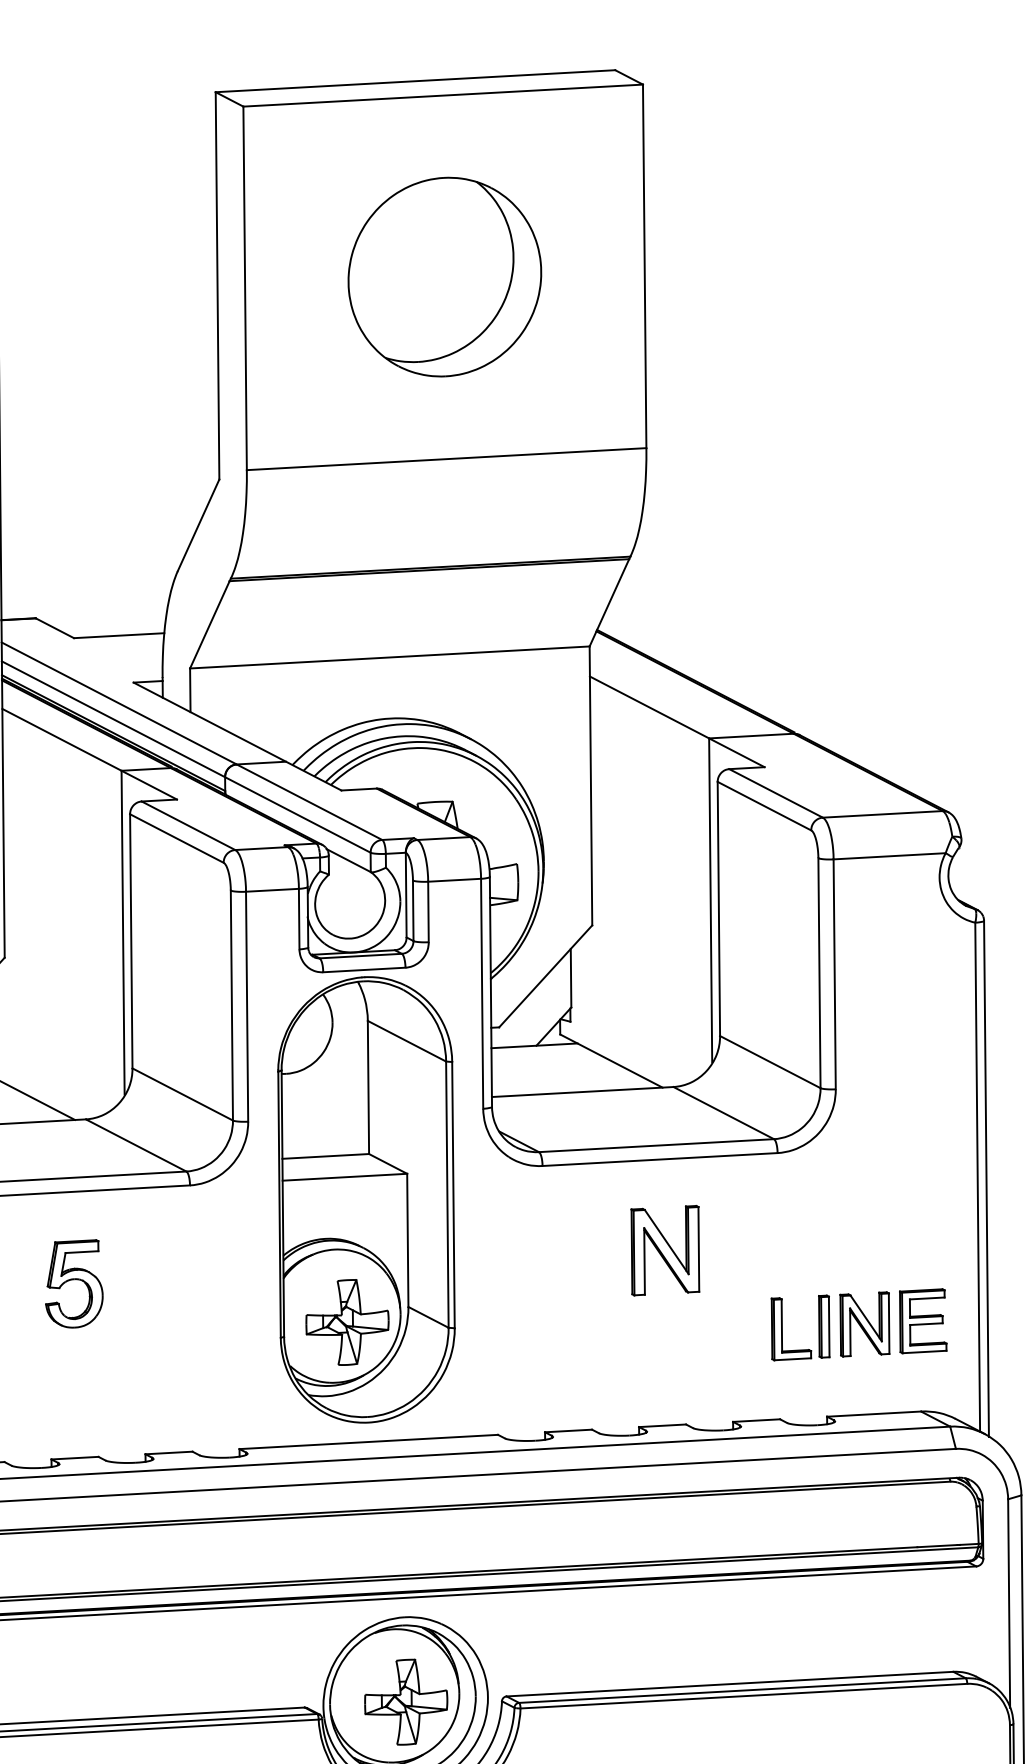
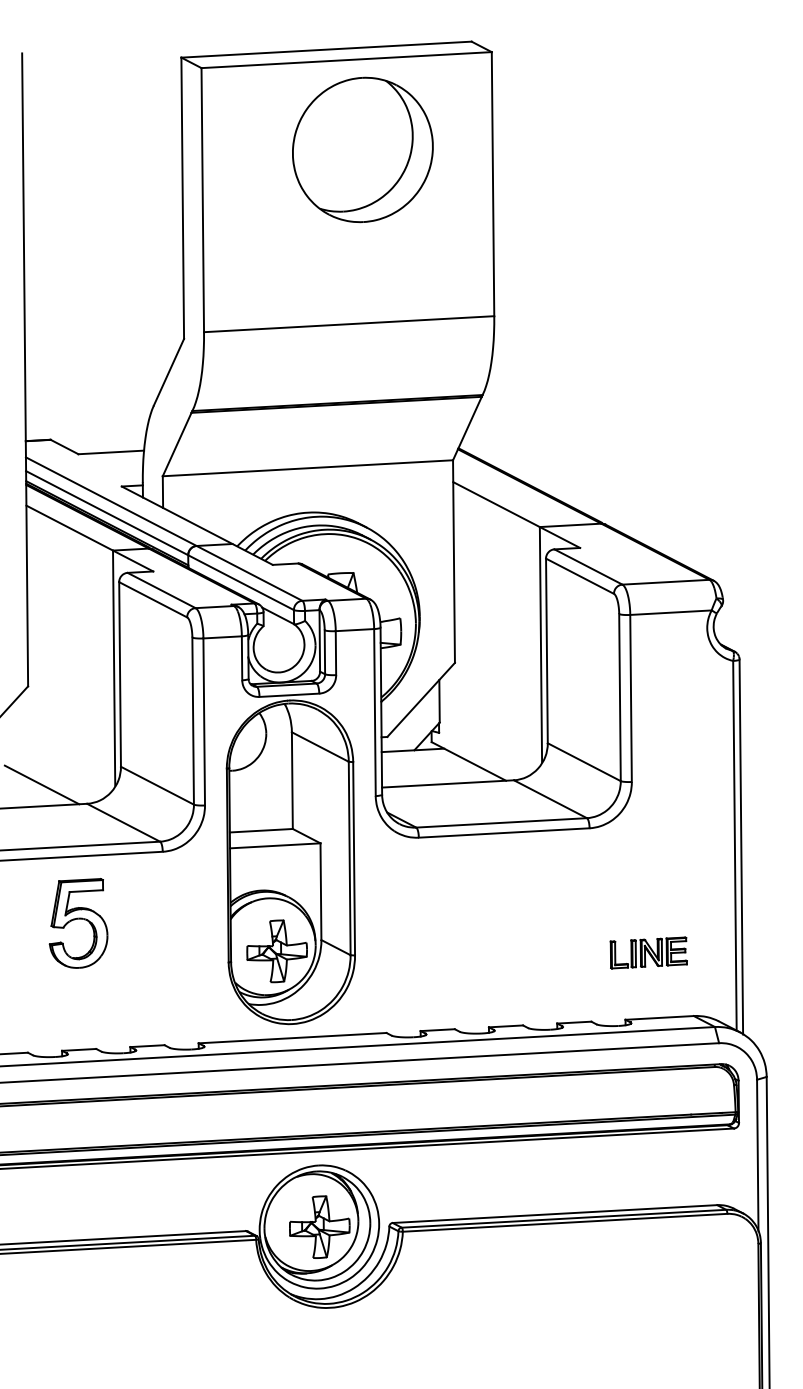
part: (444, 276) -> (362, 149), moved
part: (664, 1249) -> (507, 898), removed
part: (74, 1282) -> (78, 922), size x1.4
part: (858, 1324) -> (648, 952), size x0.6

